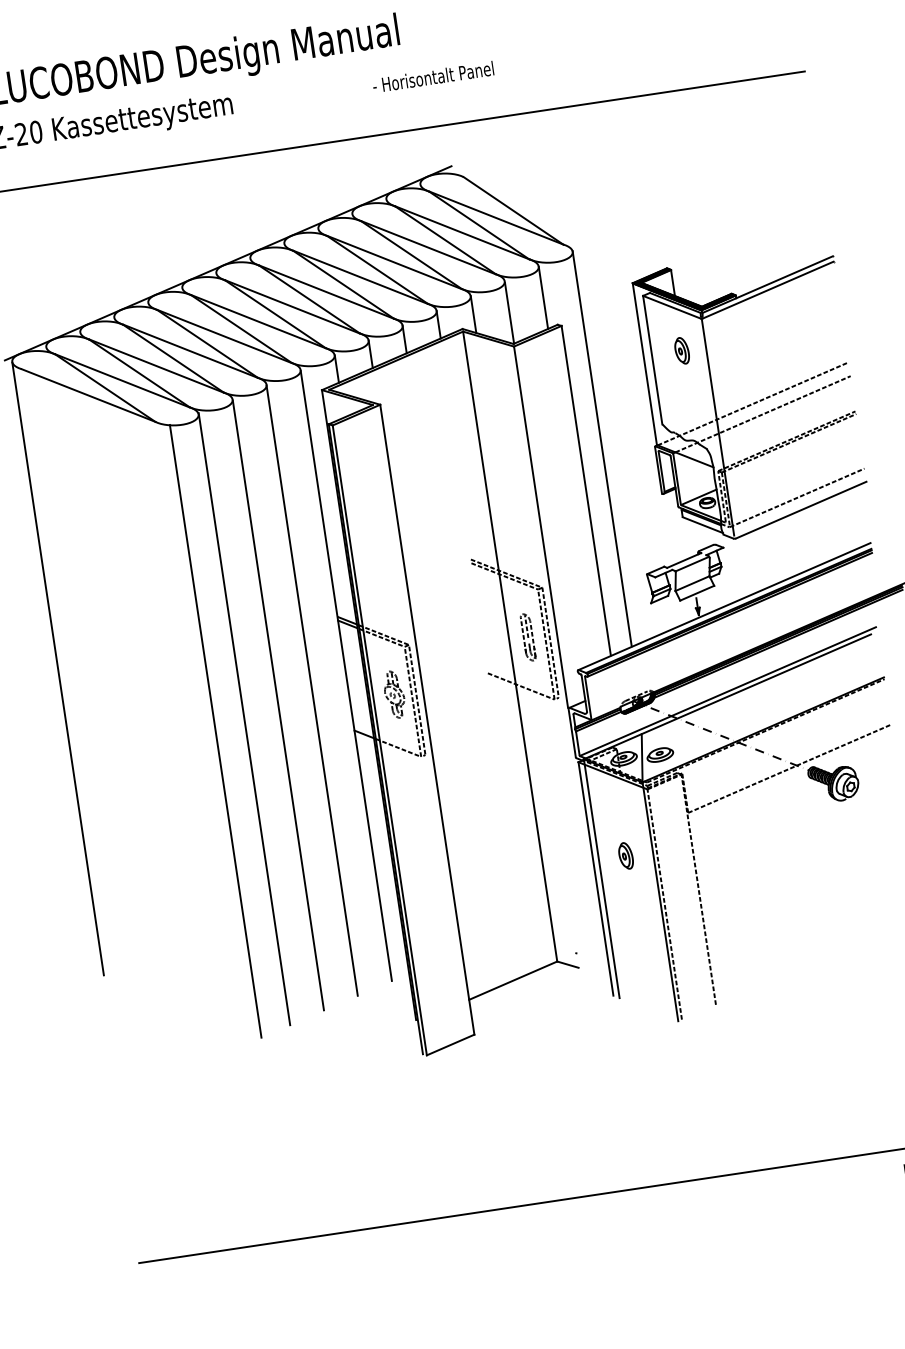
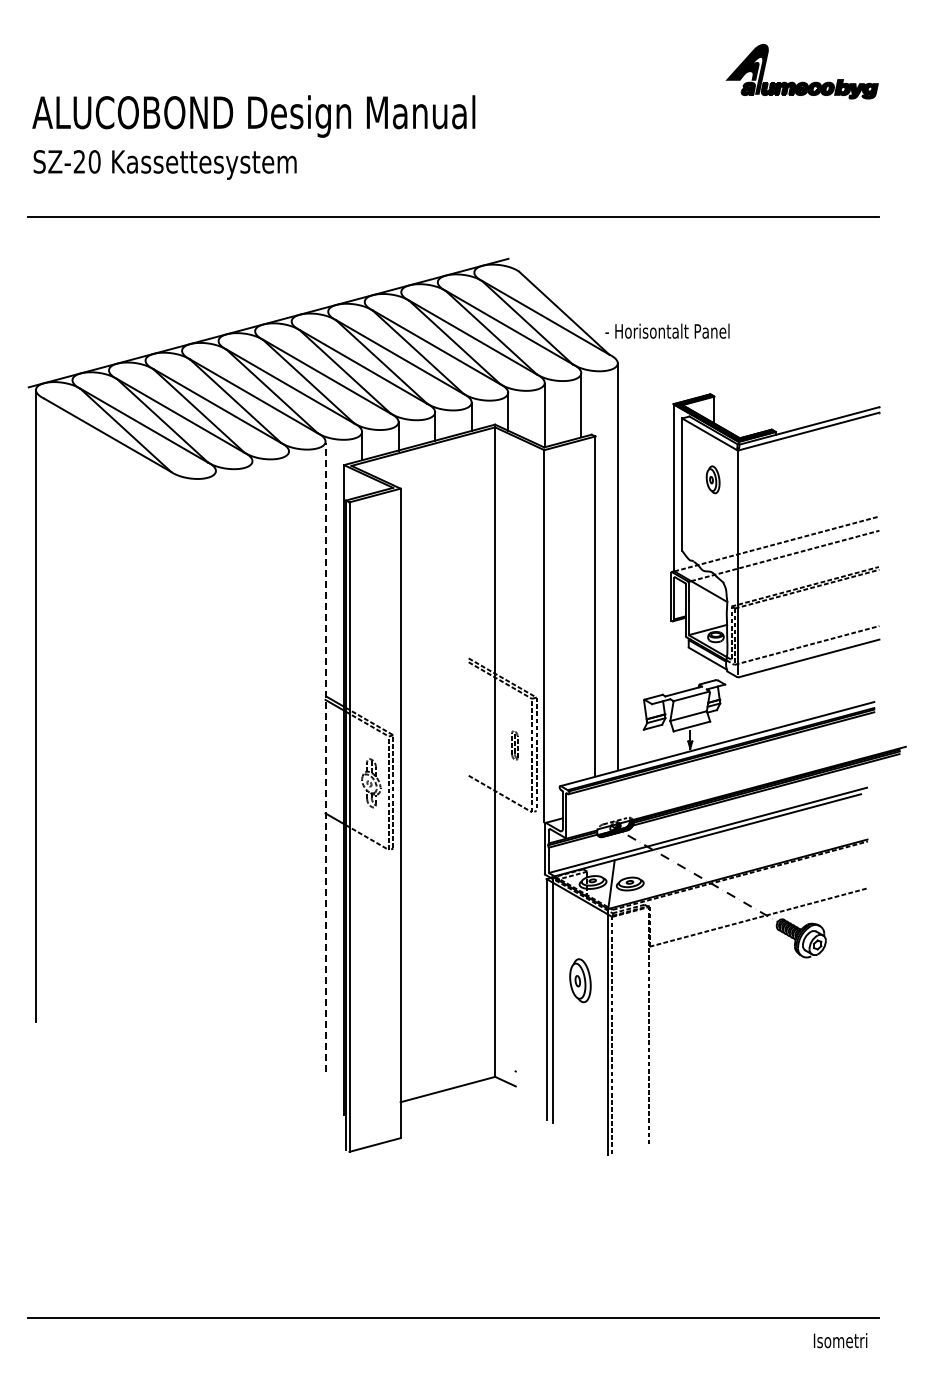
text: (433, 76) -> (667, 330), moved
part: (527, 637) -> (514, 745), size x0.6
line: (346, 675) -> (325, 756), solid -> dashed
line: (311, 690) -> (288, 766), removed
line: (278, 705) -> (252, 776), removed
line: (244, 718) -> (216, 784), removed
line: (215, 731) -> (185, 793), removed
part: (625, 855) -> (580, 980), size x1.6

